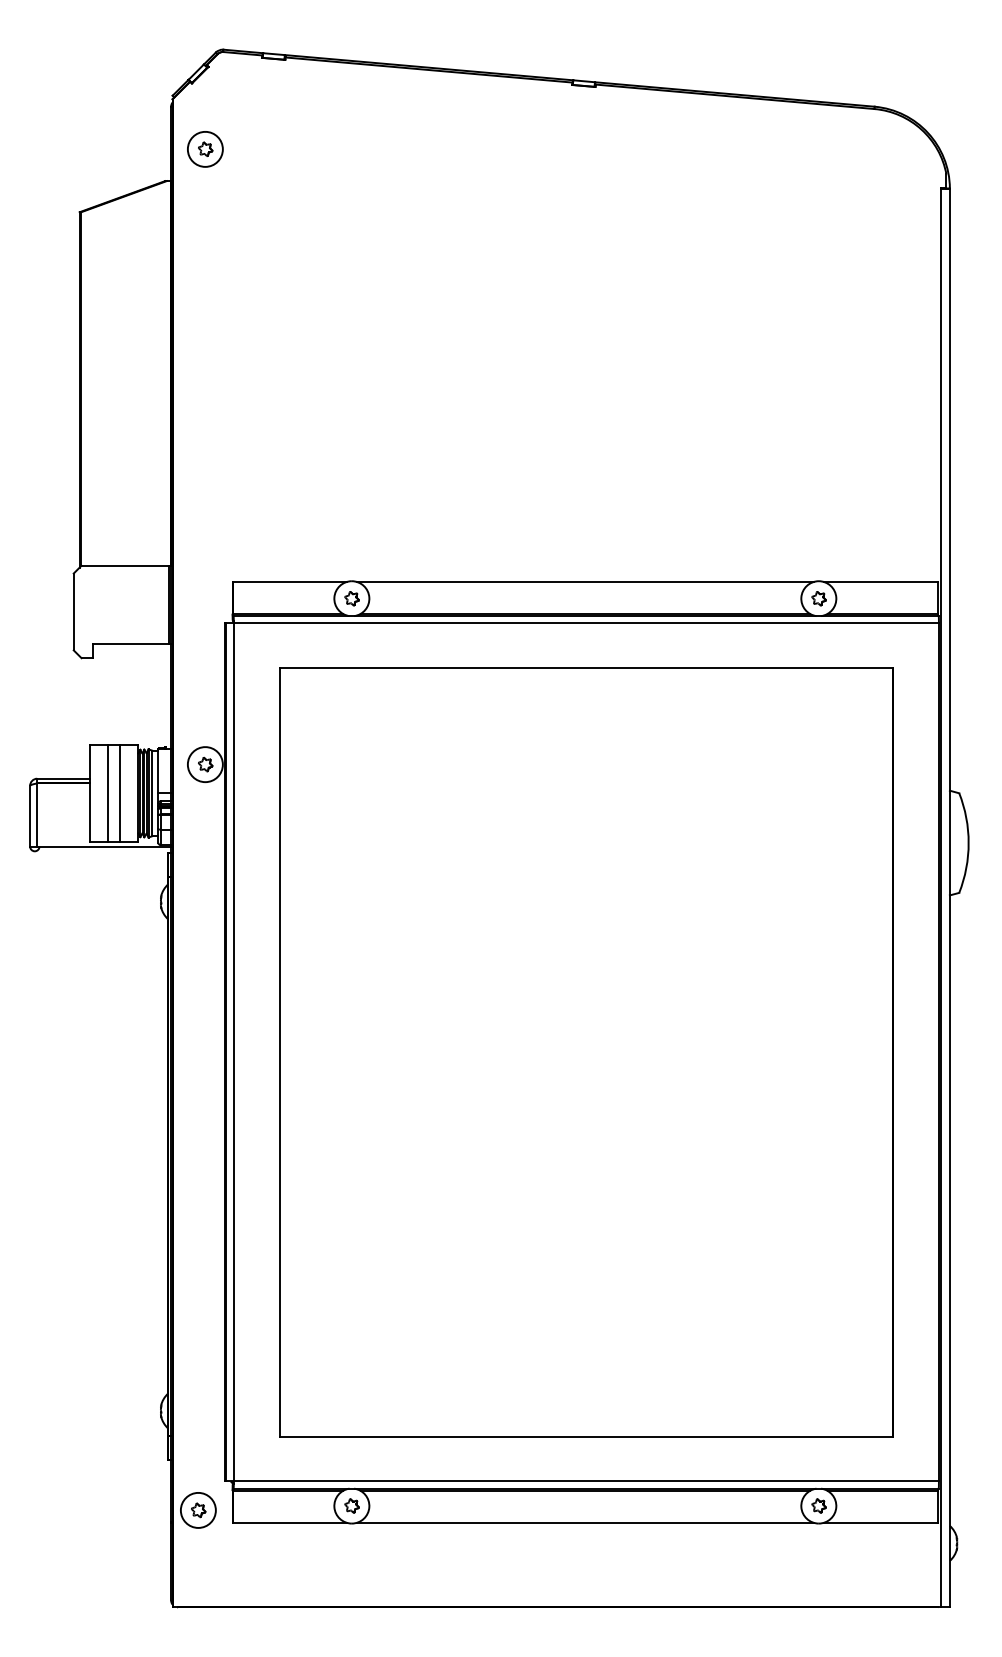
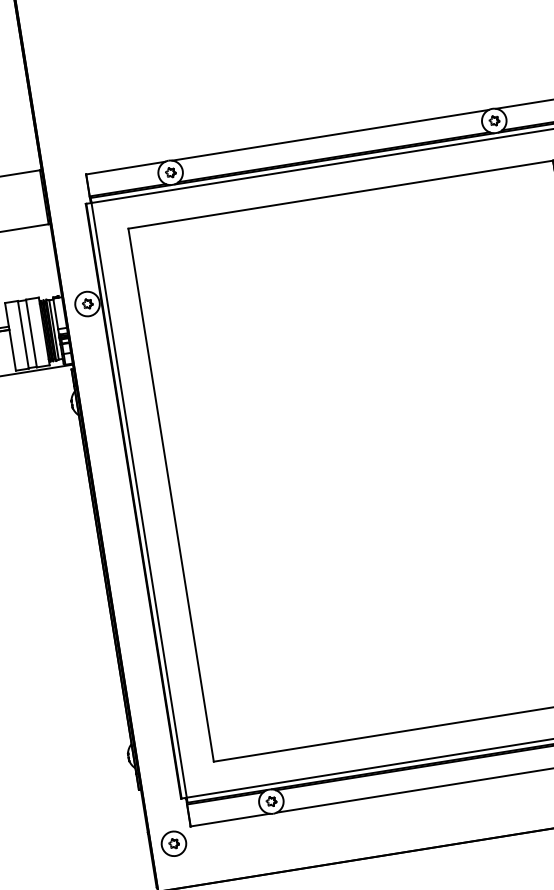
part: (198, 1510) -> (174, 843), moved

